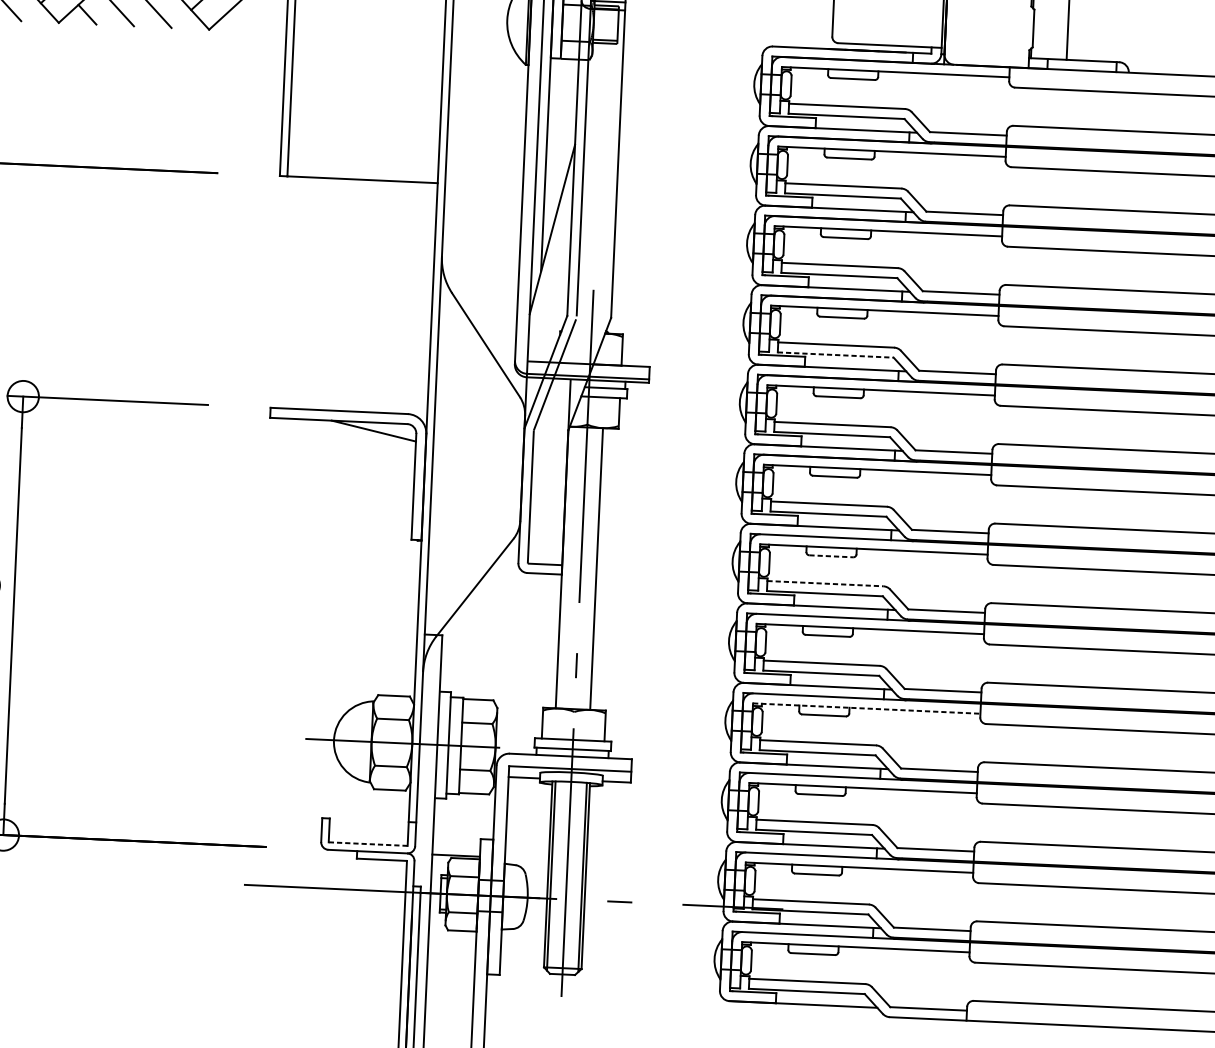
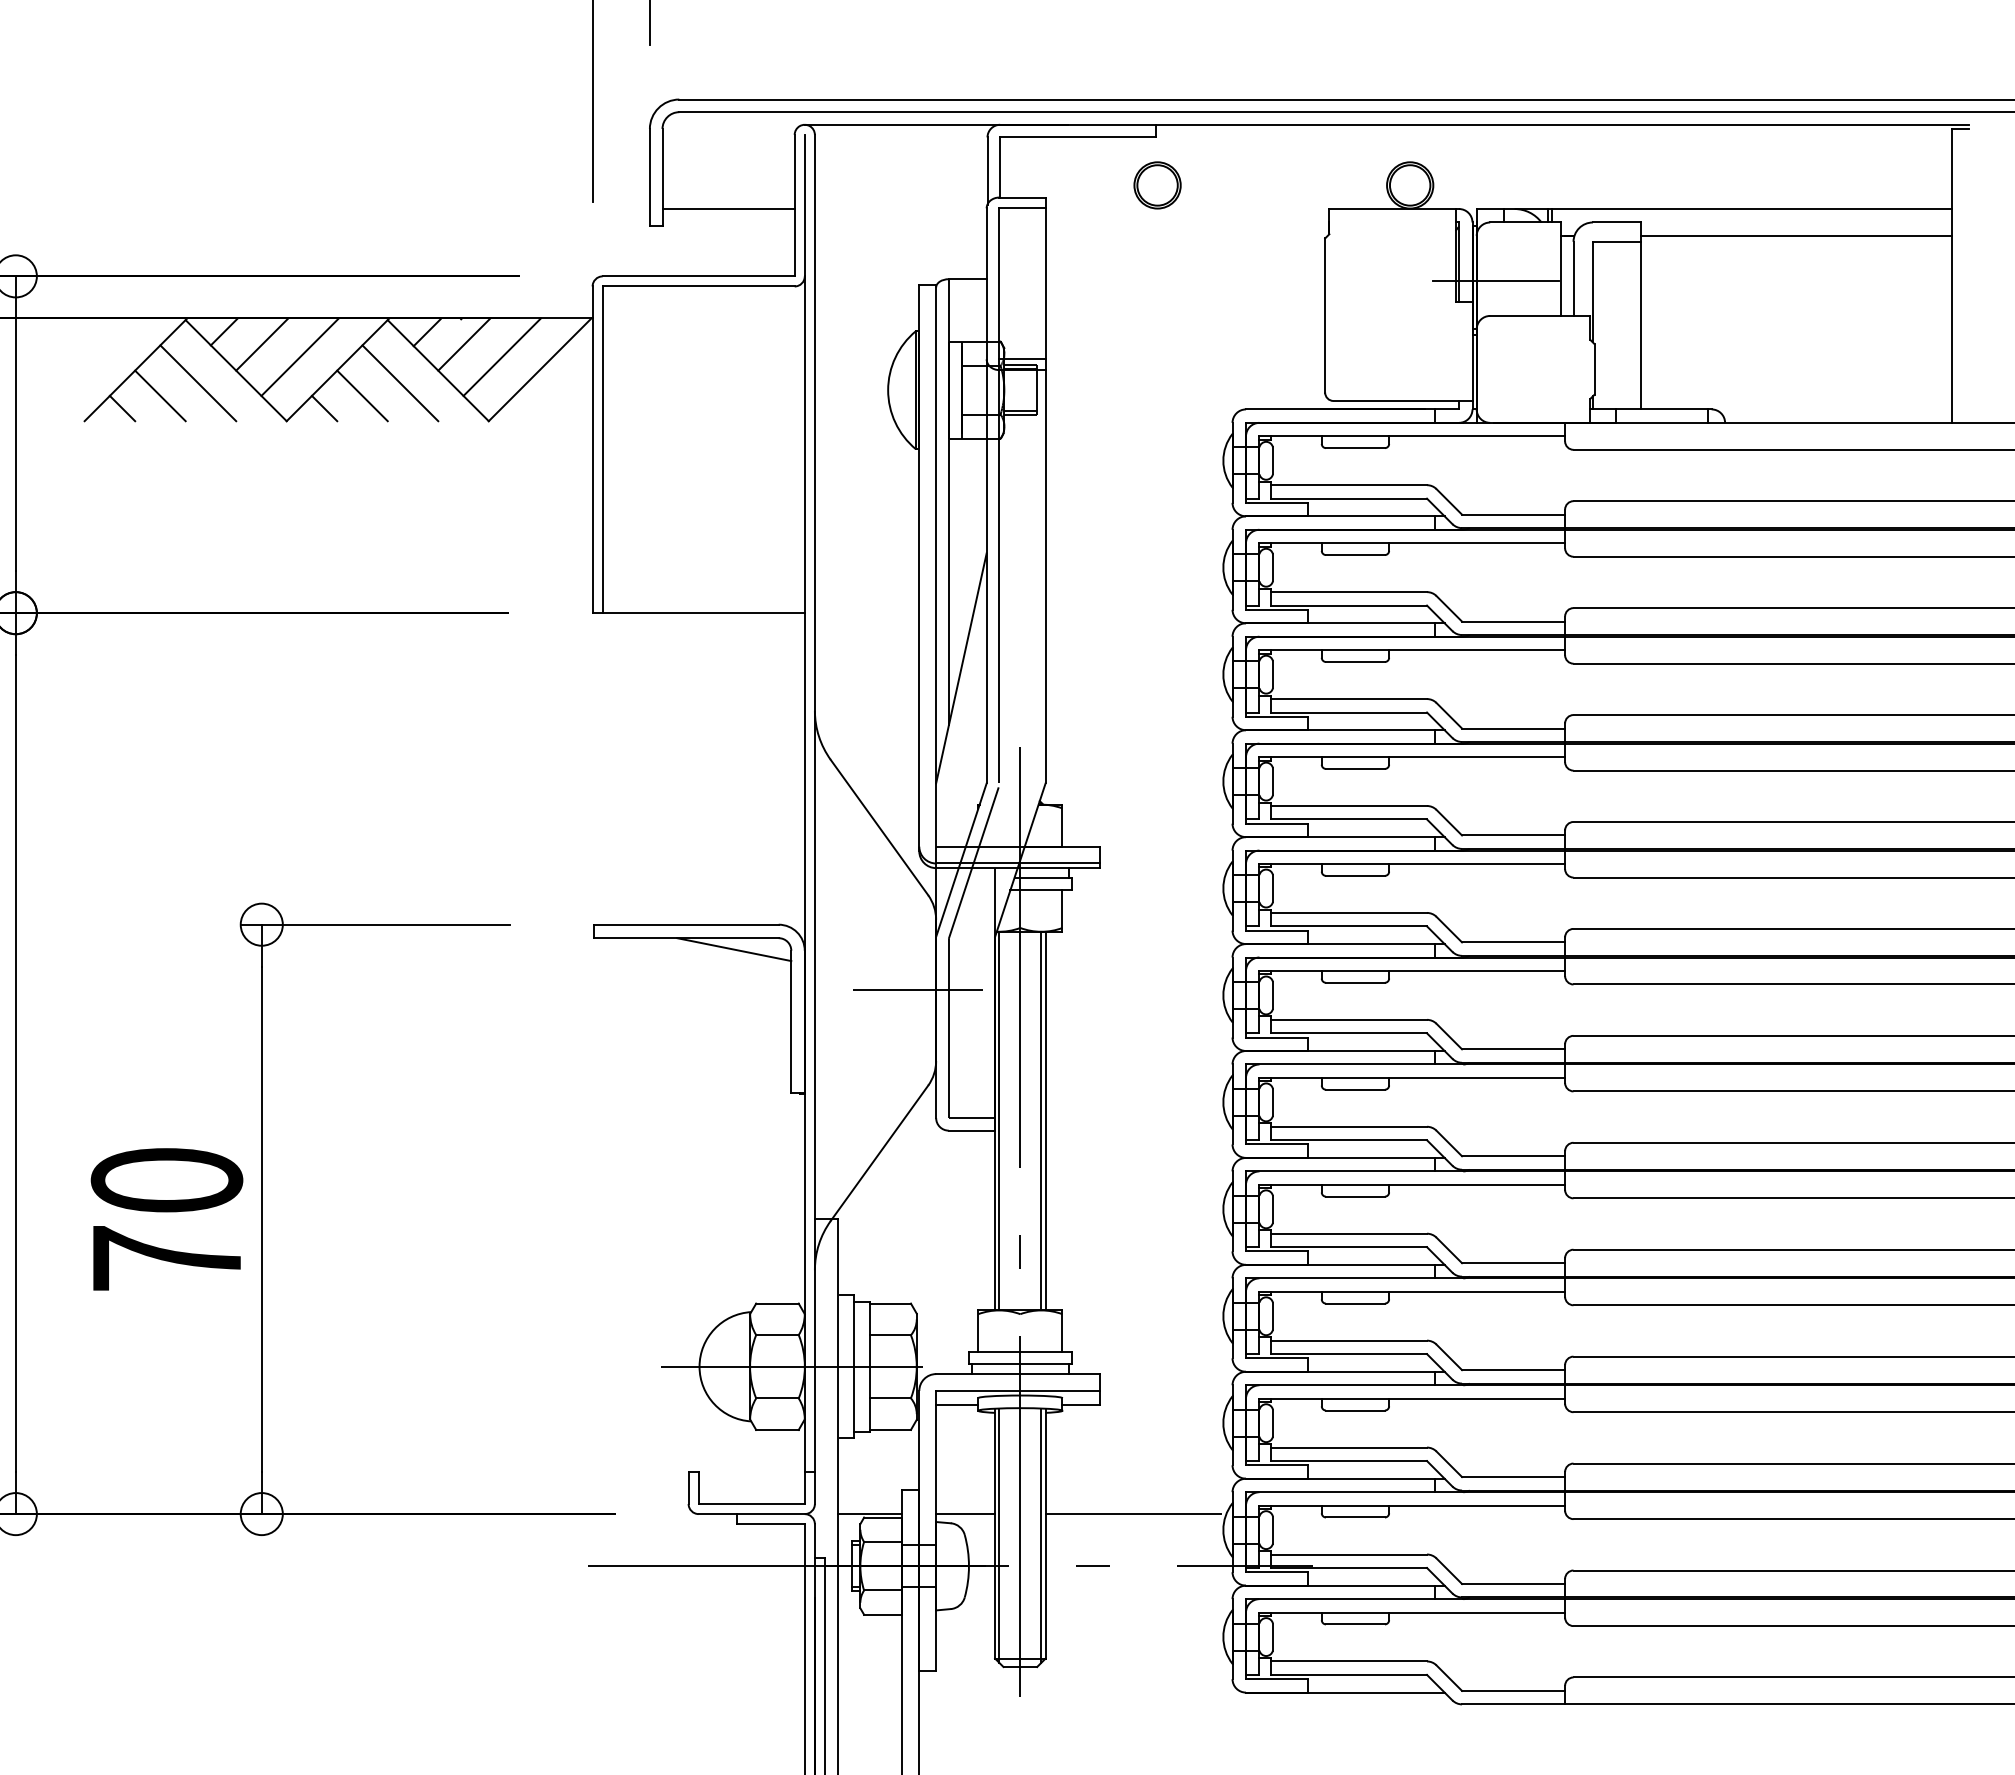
line: (836, 355) -> (1349, 819), dashed -> solid
line: (509, 467) -> (918, 990), added
line: (831, 556) -> (1355, 1089), dashed -> solid
line: (565, 567) -> (999, 1120), added
line: (599, 568) -> (1045, 1120), added
line: (825, 583) -> (1349, 1126), dashed -> solid
line: (866, 708) -> (1412, 1291), dashed -> solid
line: (367, 844) -> (751, 1504), dashed -> solid
line: (526, 859) -> (965, 1514), added
line: (651, 864) -> (1132, 1514), added

